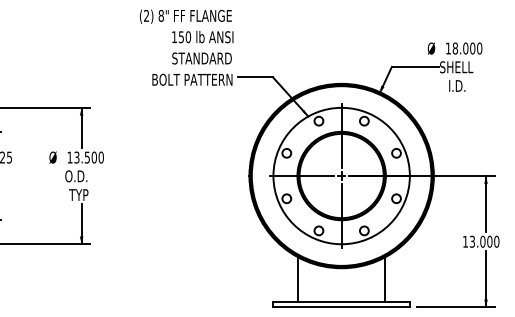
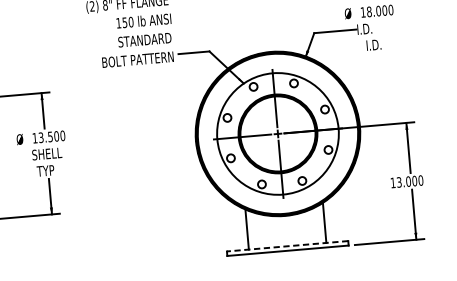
text: (456, 67) -> (371, 28), SHELL -> I.D.
text: (81, 176) -> (46, 154), O.D. -> SHELL
line: (341, 302) -> (287, 246), solid -> dashed

